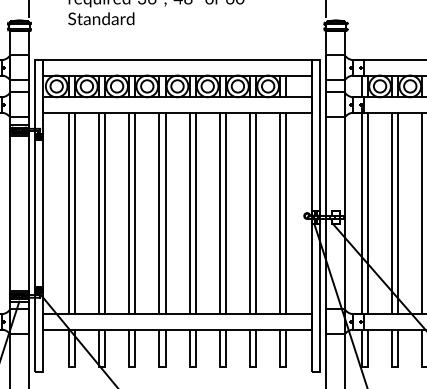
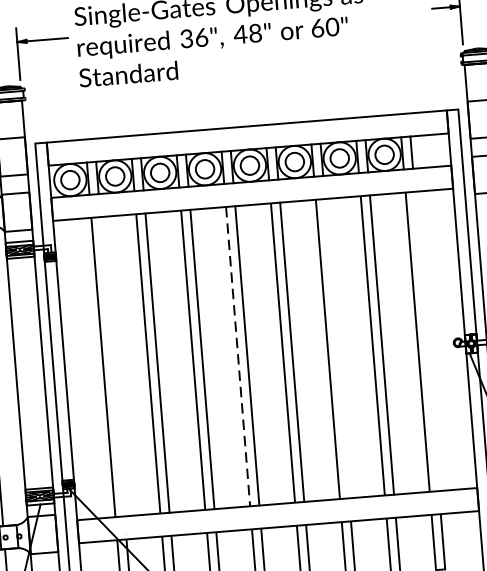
line: (74, 213) -> (112, 366), removed
line: (159, 213) -> (238, 356), solid -> dashed
line: (225, 213) -> (336, 348), removed
line: (286, 213) -> (427, 341), removed

